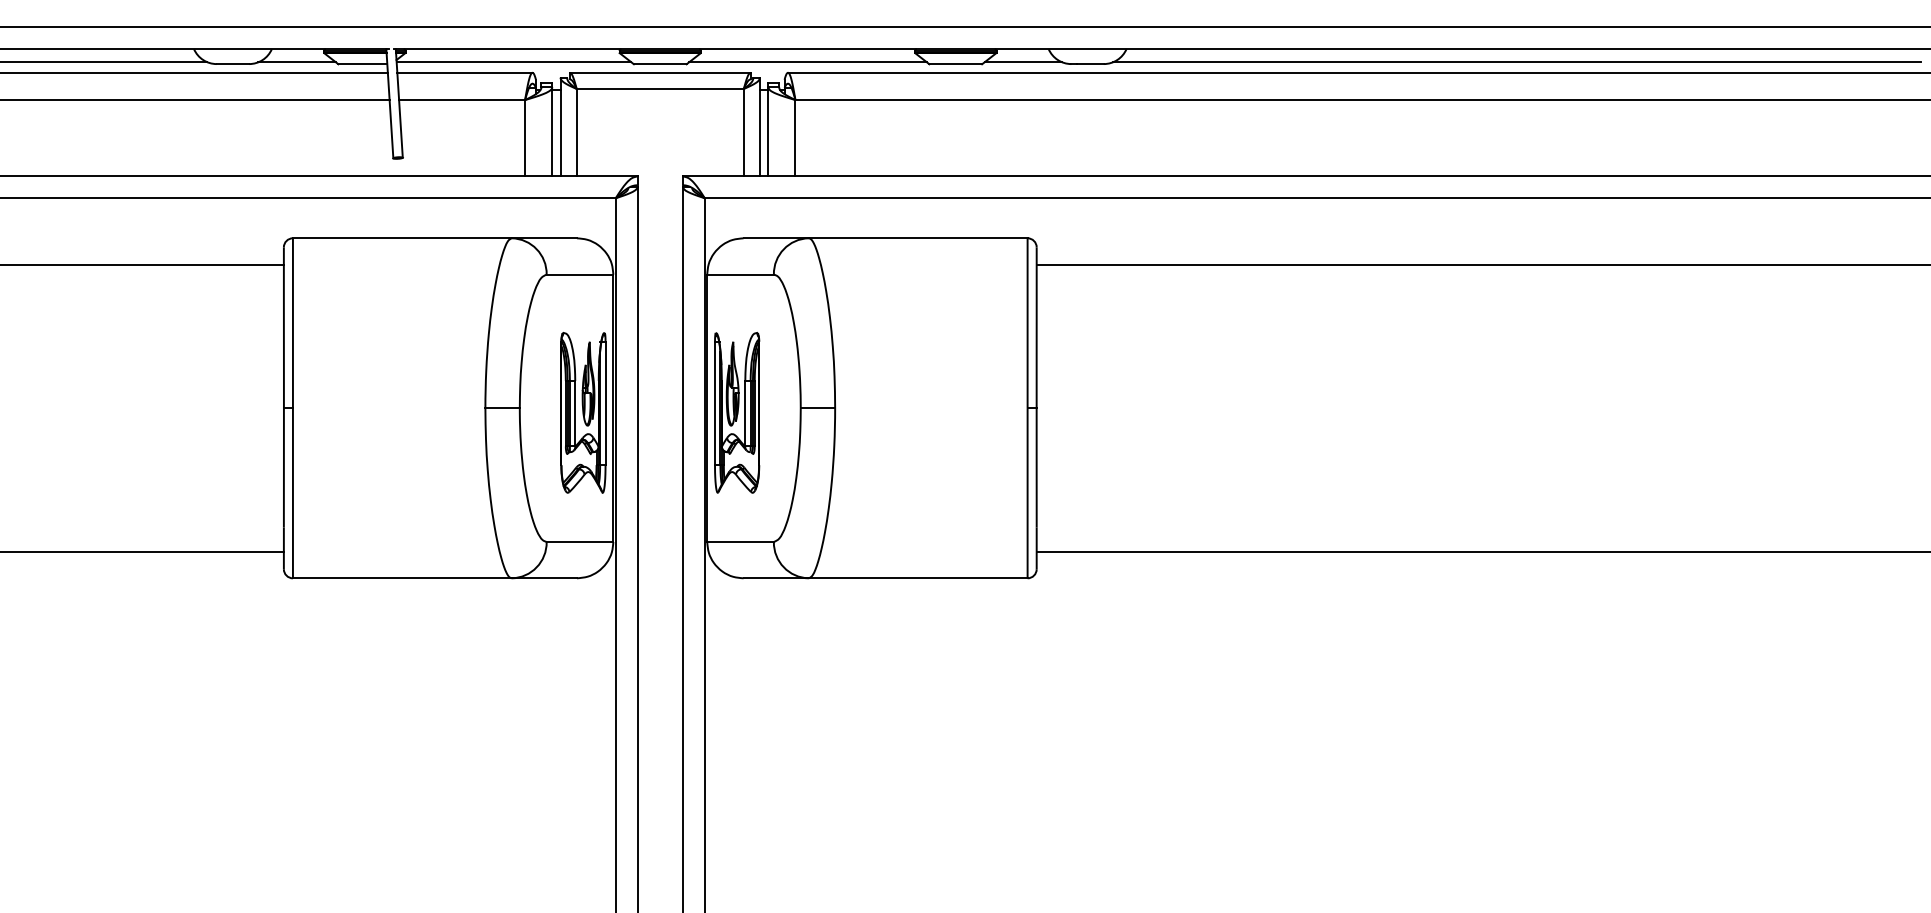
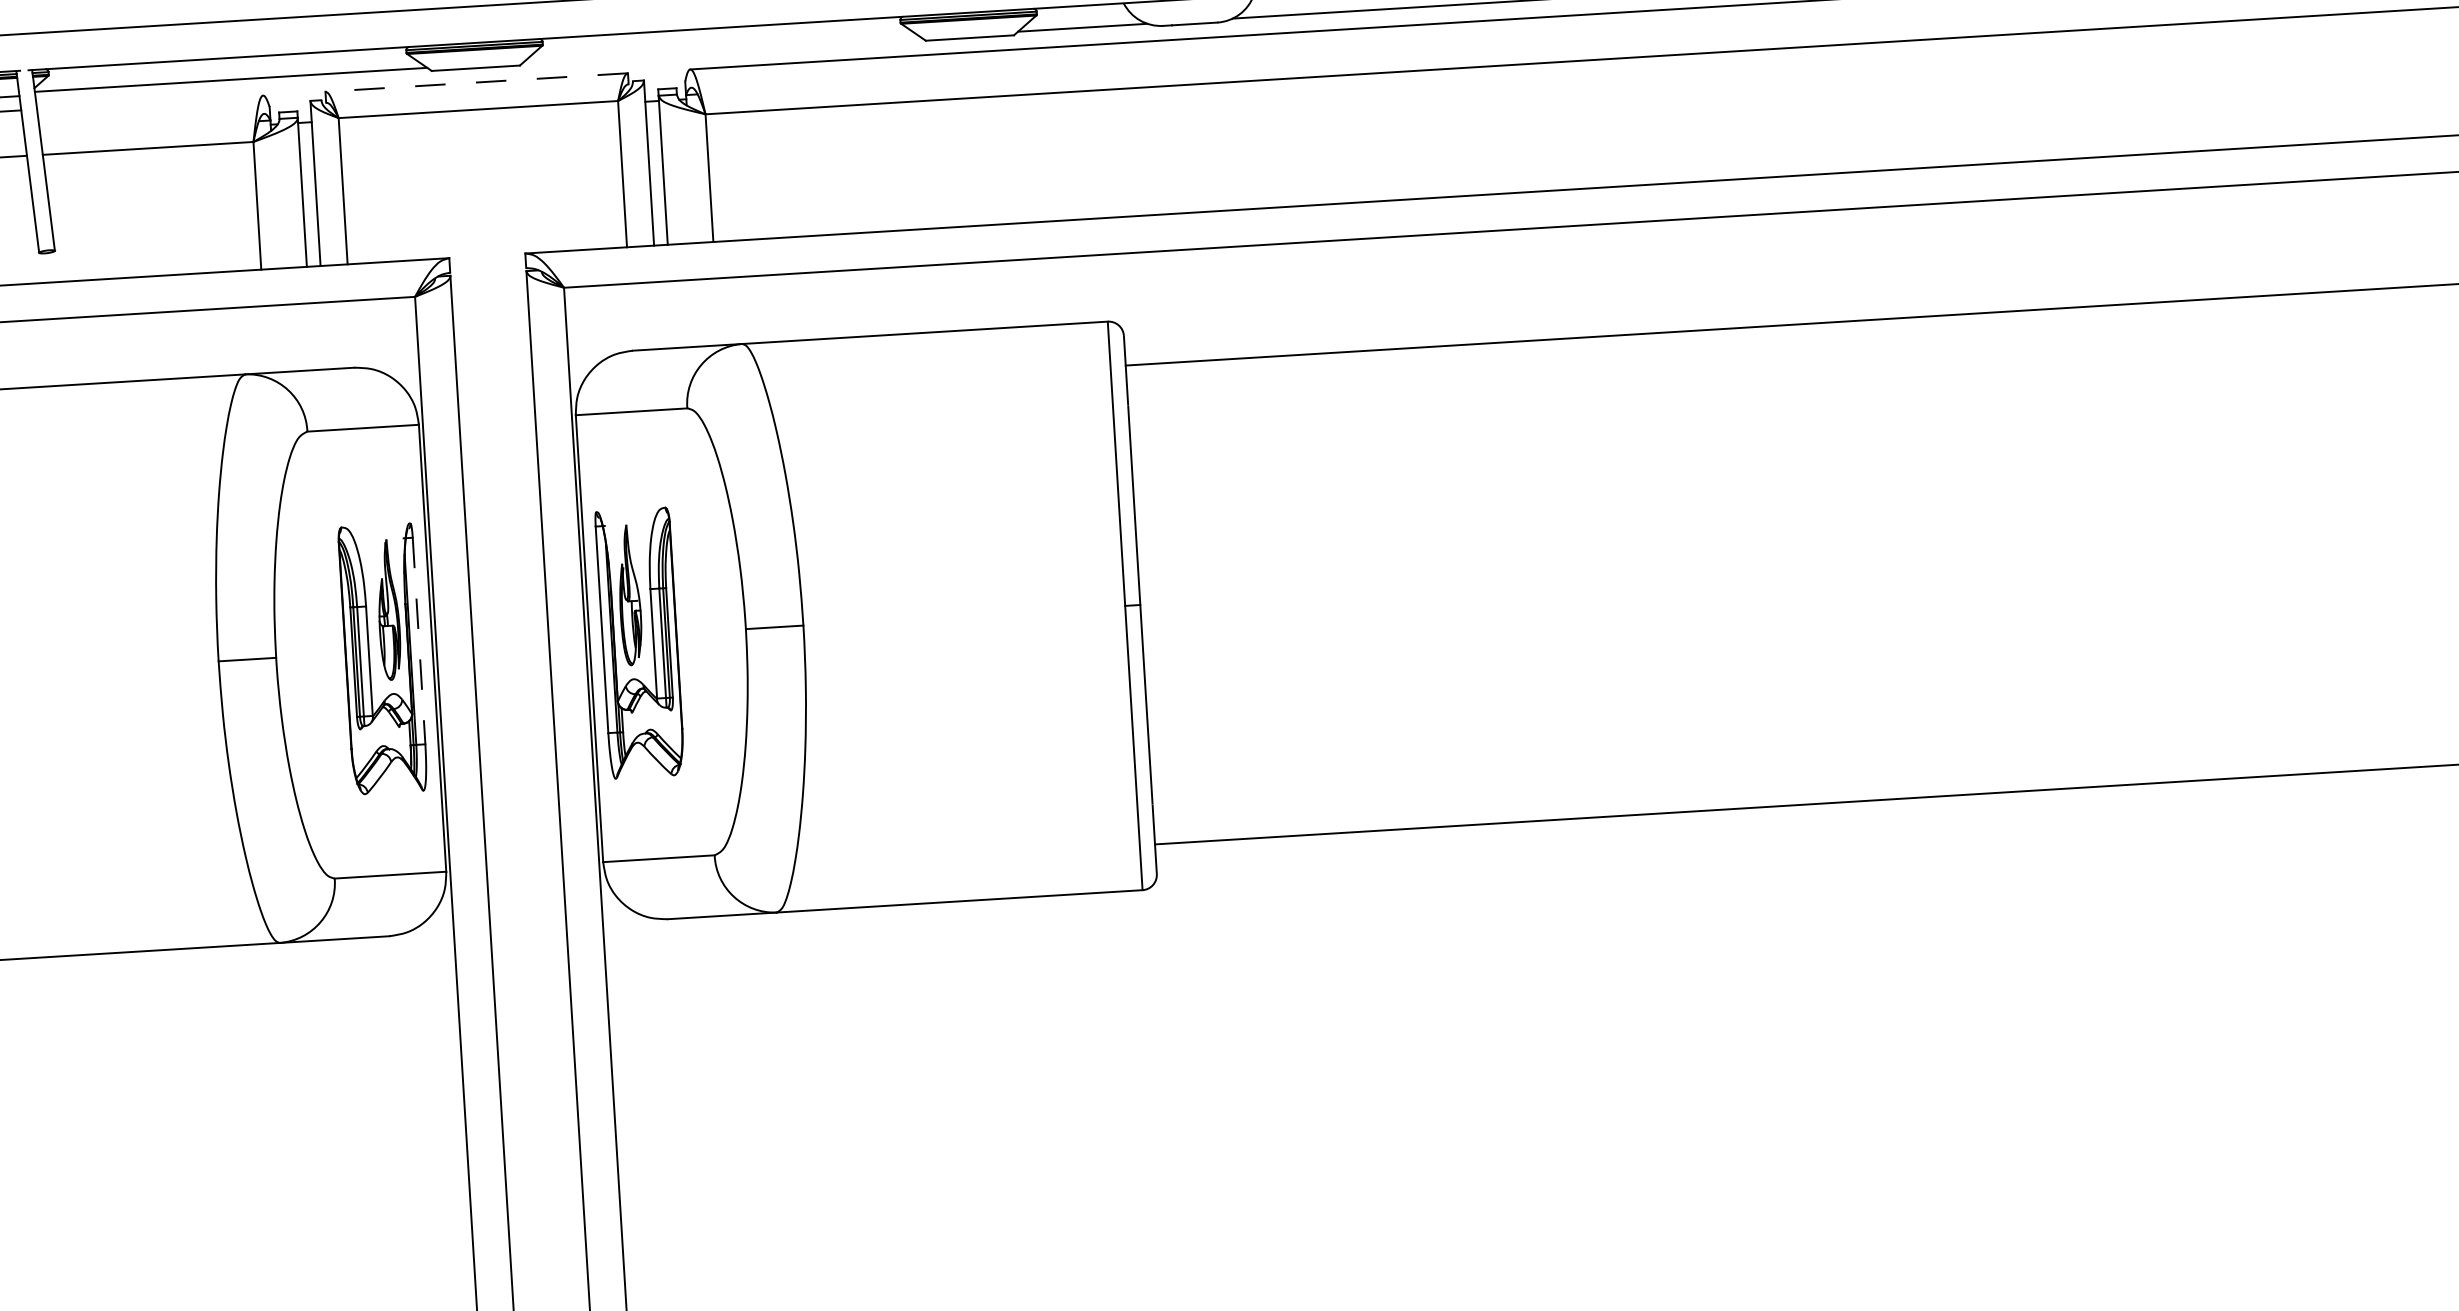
line: (807, 62) -> (721, 50), removed
line: (464, 72) -> (149, 102), removed
line: (659, 72) -> (475, 82), solid -> dashed
line: (605, 403) -> (418, 641), solid -> dashed

